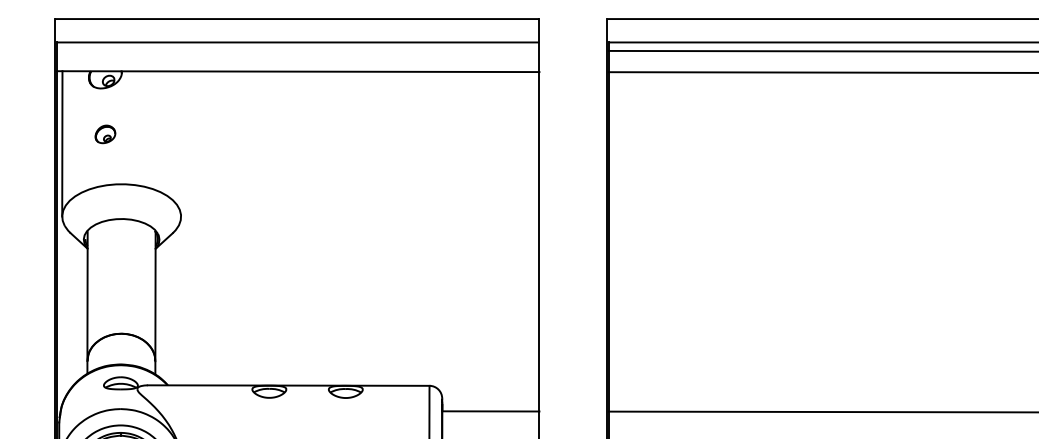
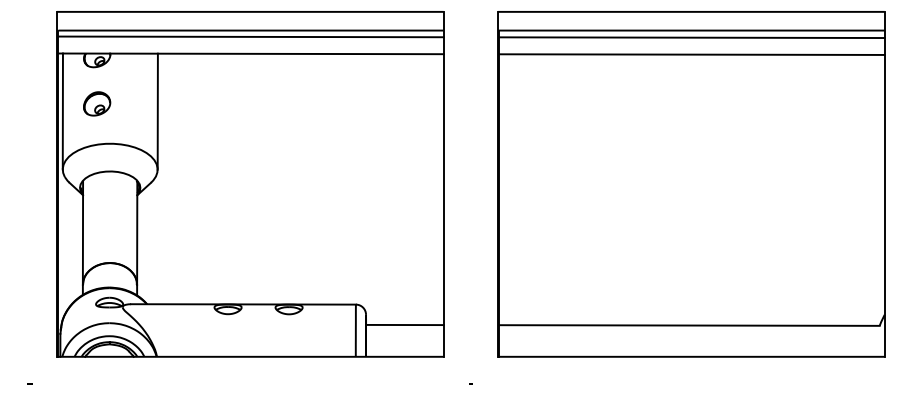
line: (297, 49) -> (250, 36), added
part: (105, 133) -> (97, 103), size x1.67
line: (180, 143) -> (157, 111), added

